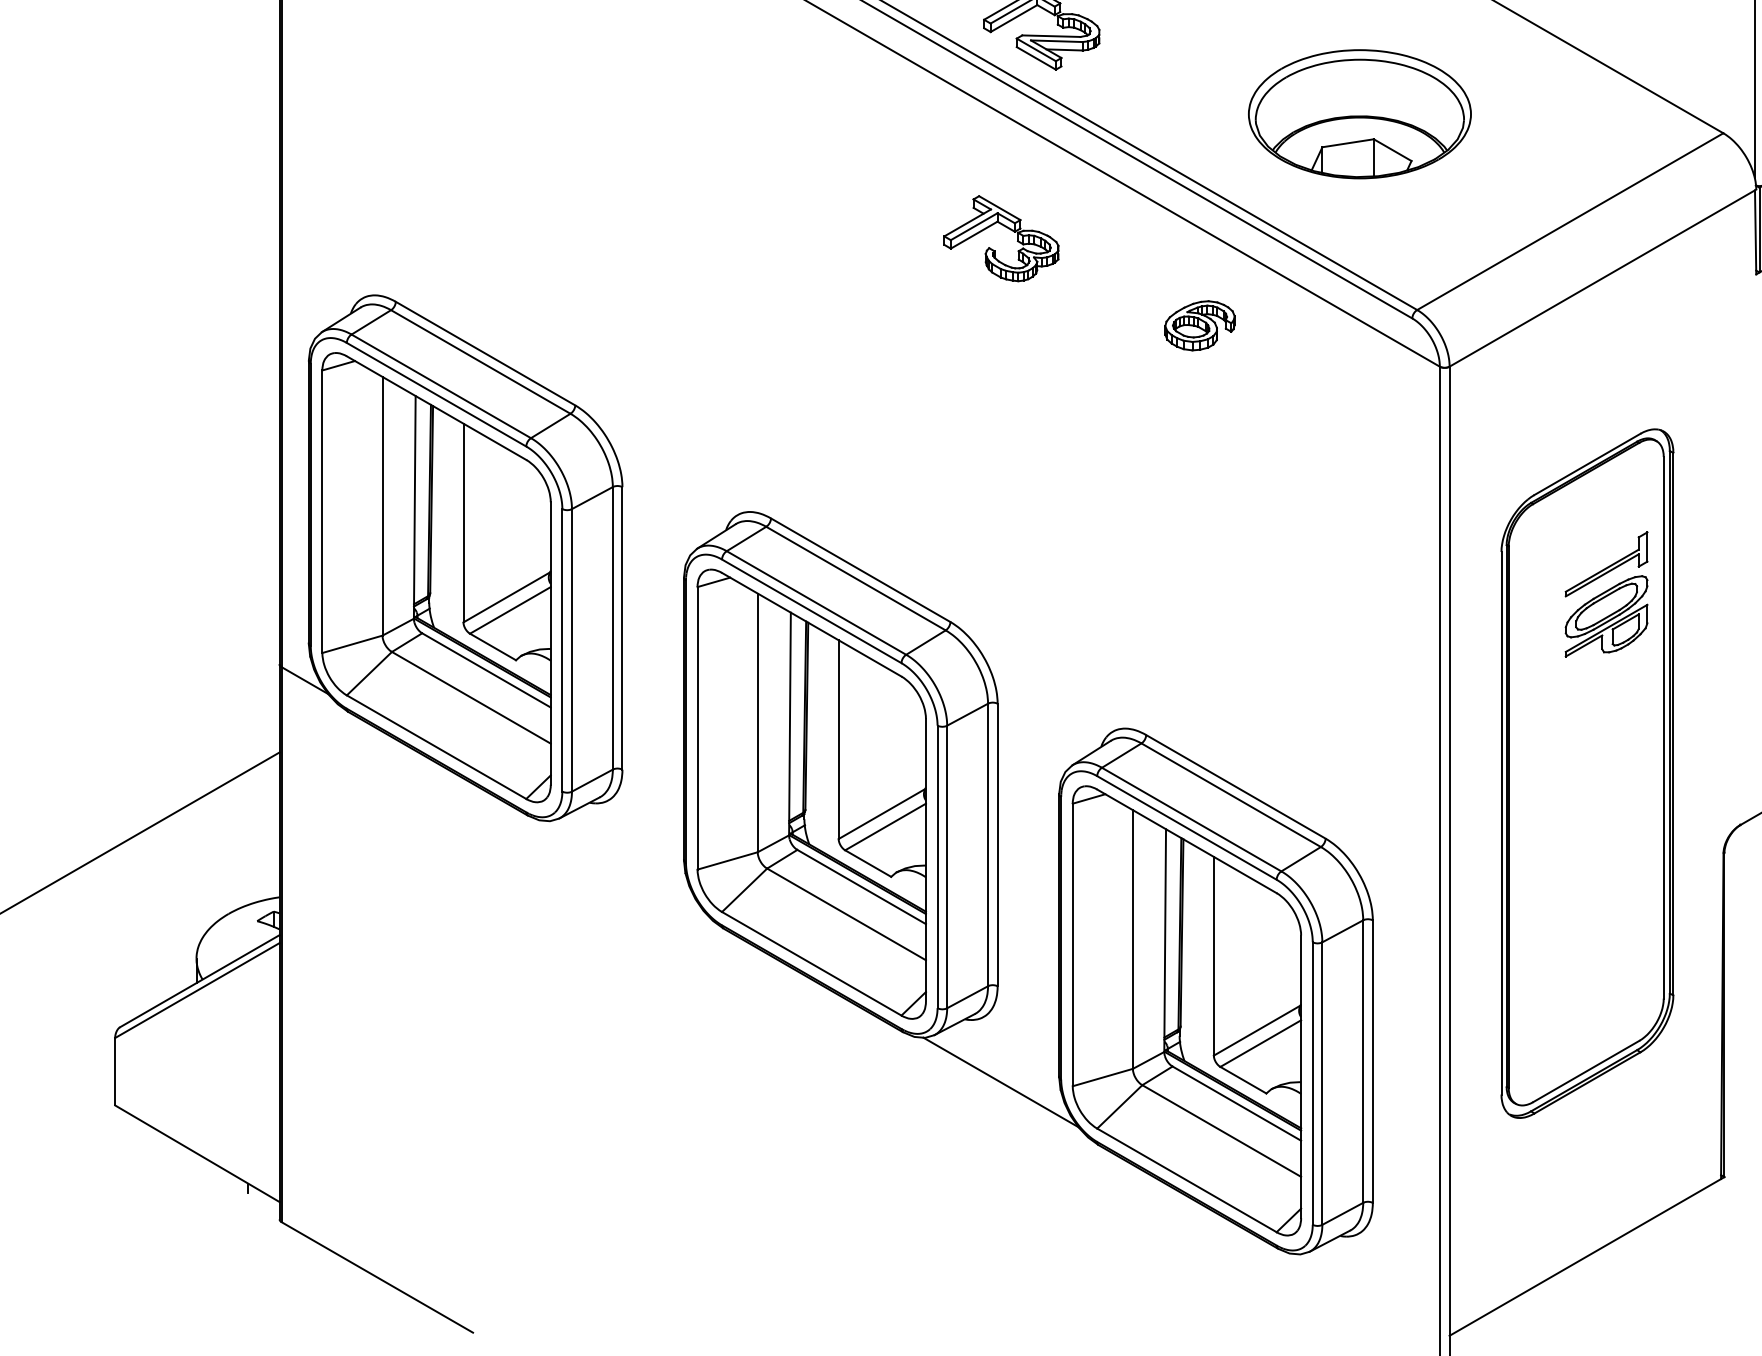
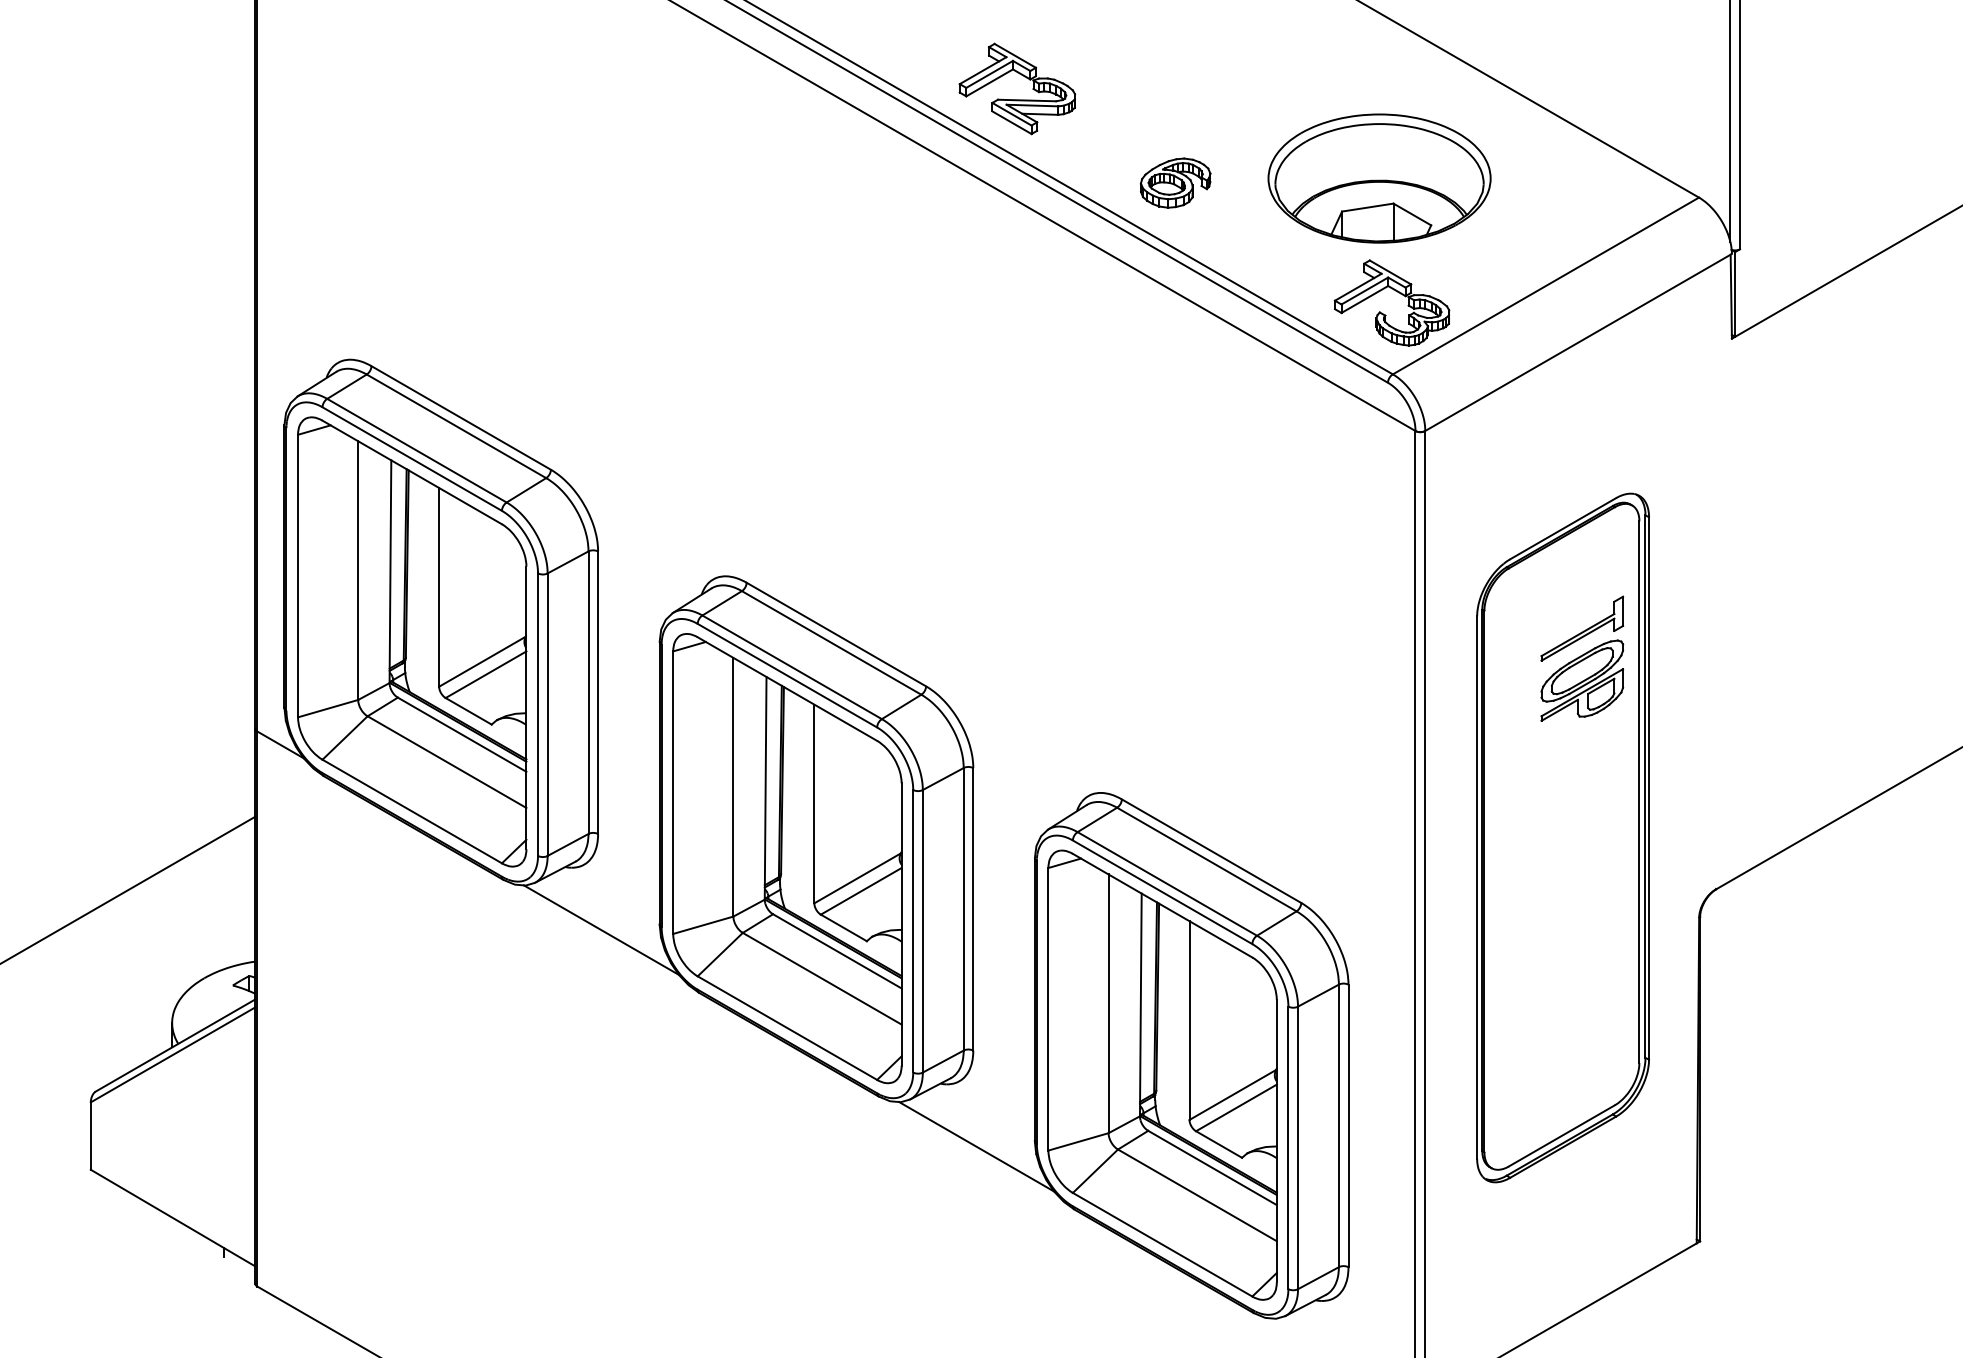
part: (1359, 114) -> (1379, 178), moved
part: (1007, 229) -> (1398, 293), moved
part: (1199, 325) -> (1175, 182), moved
line: (624, 865) -> (600, 929), added

